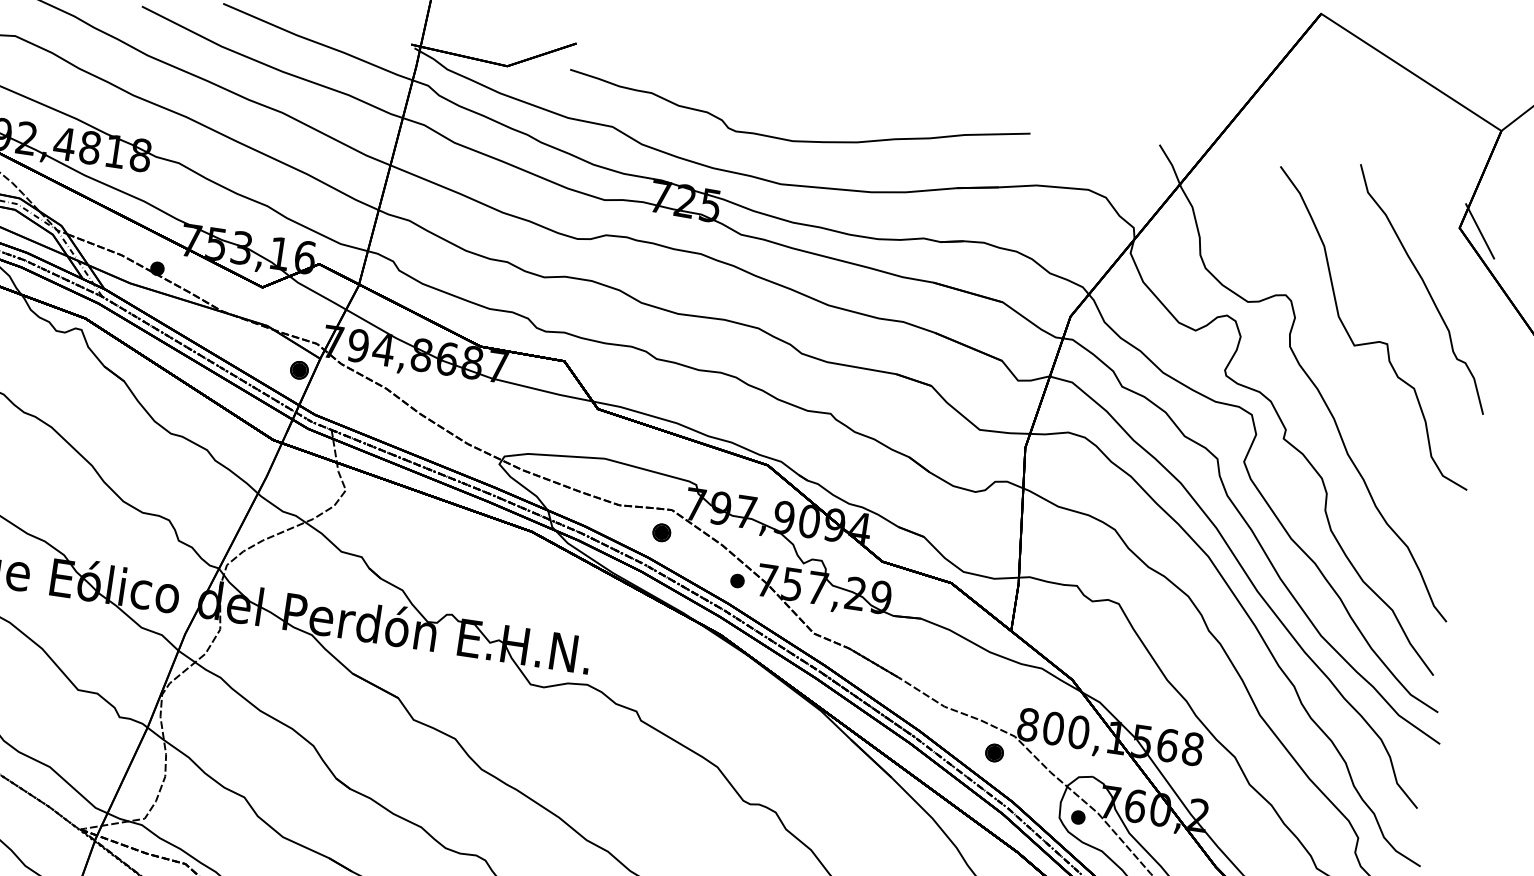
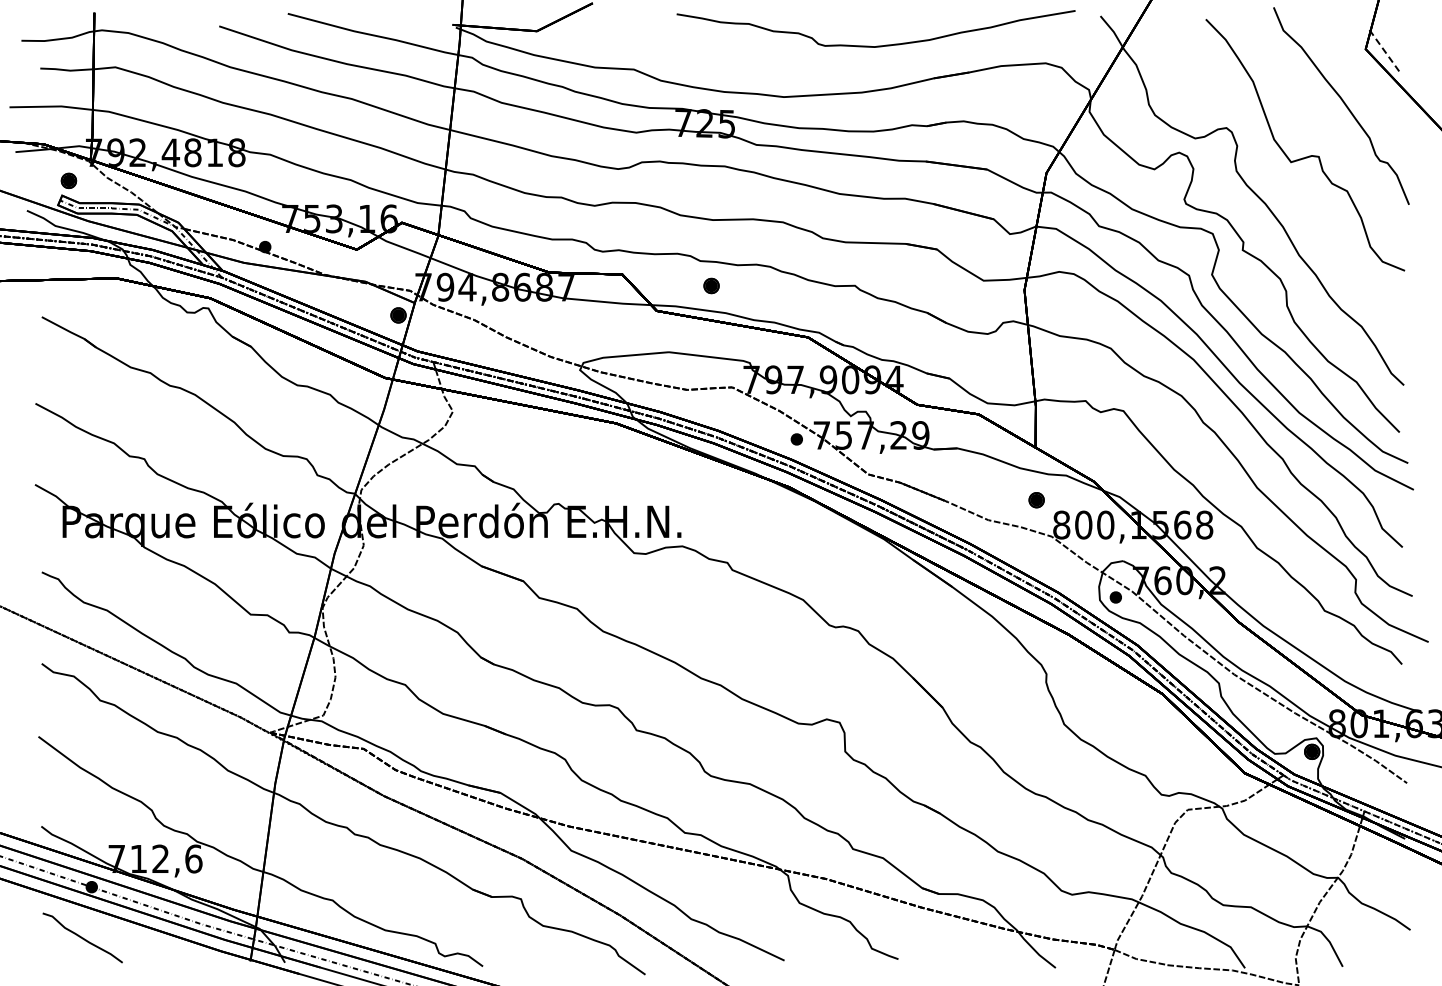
curve: (796, 139) -> (877, 45), moved
line: (1480, 231) -> (1383, 49), solid -> dashed
part: (661, 532) -> (711, 285), moved
part: (994, 753) -> (1036, 500), moved

